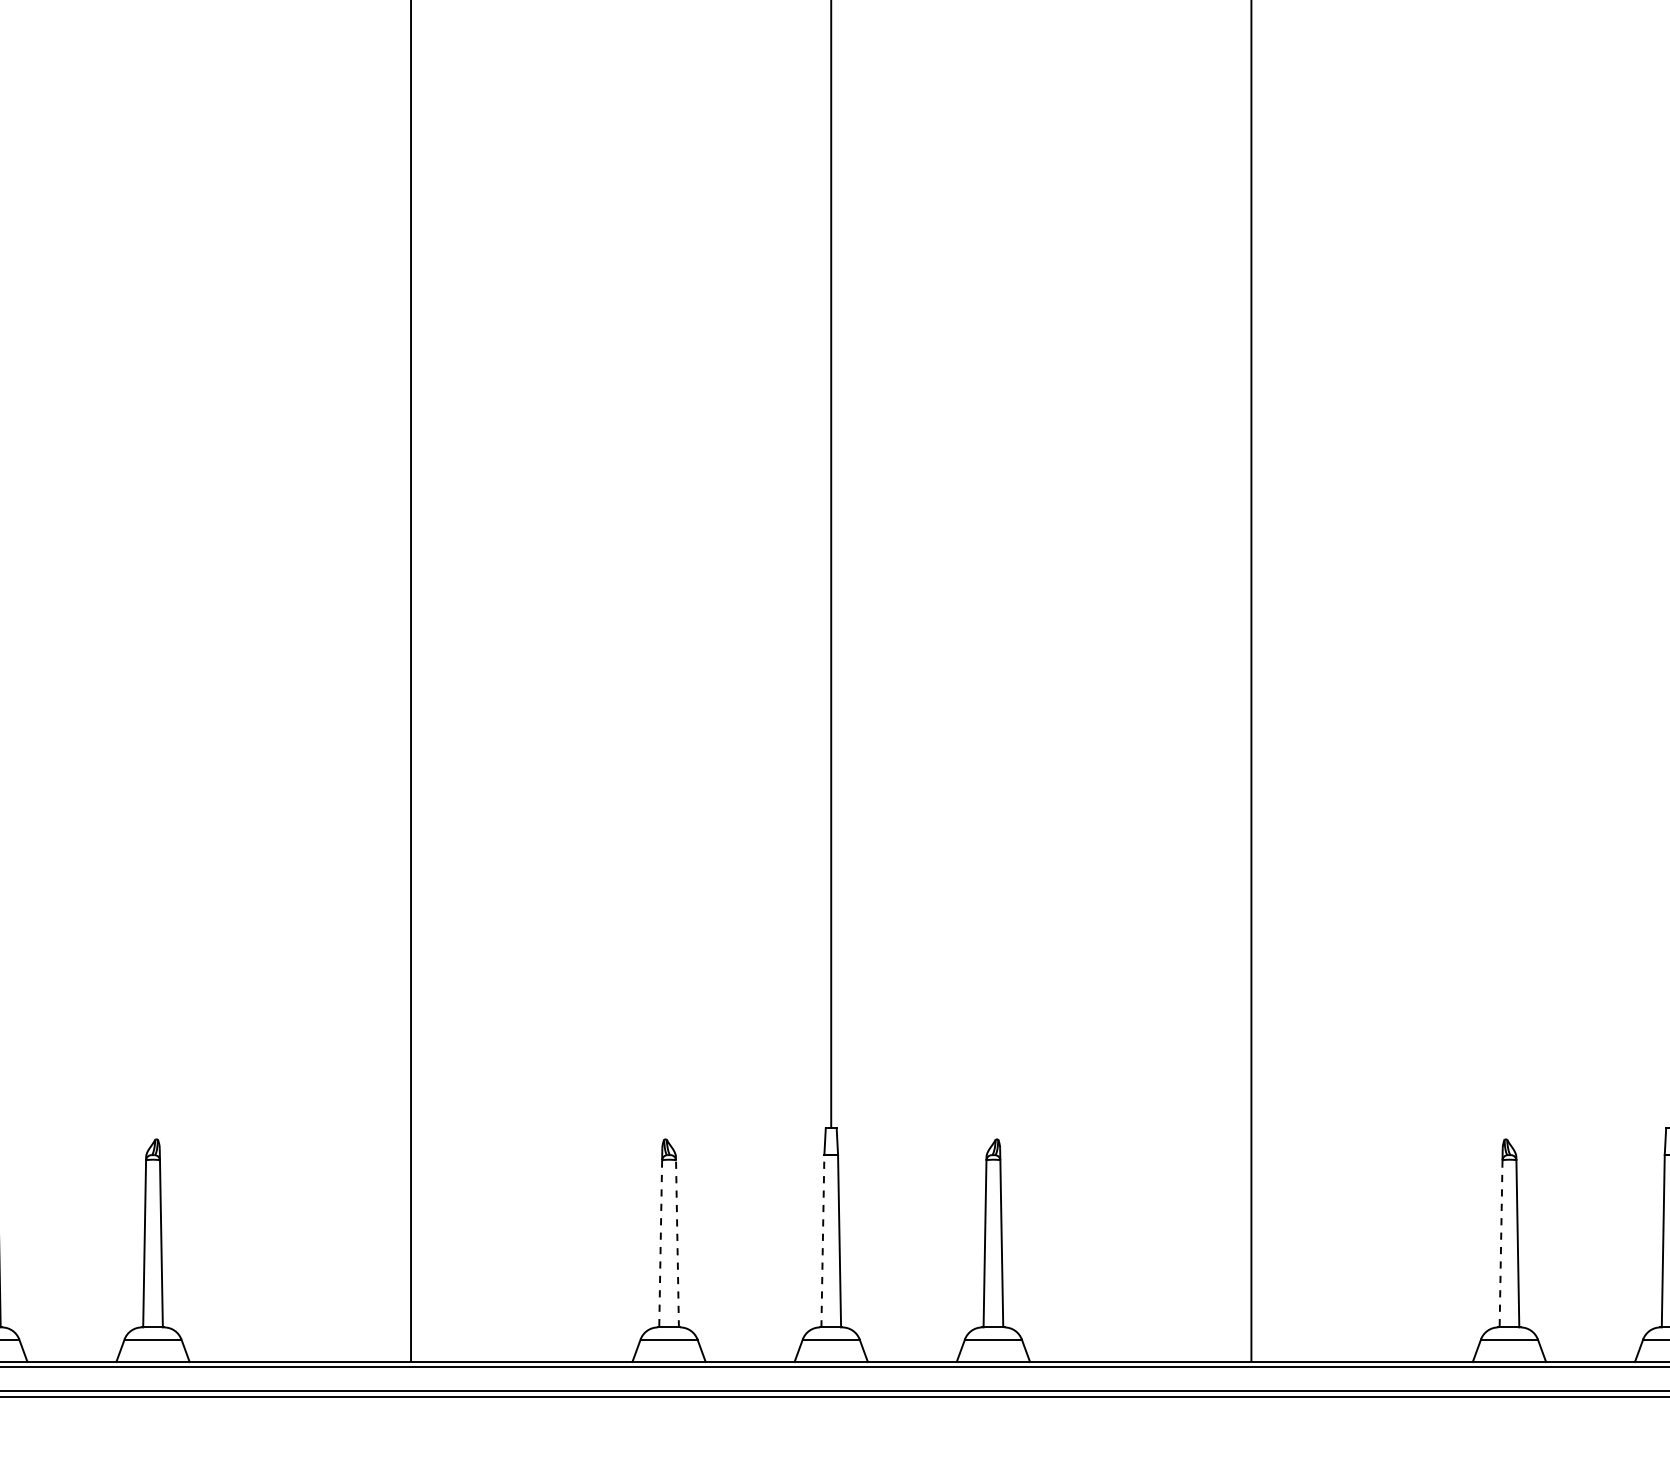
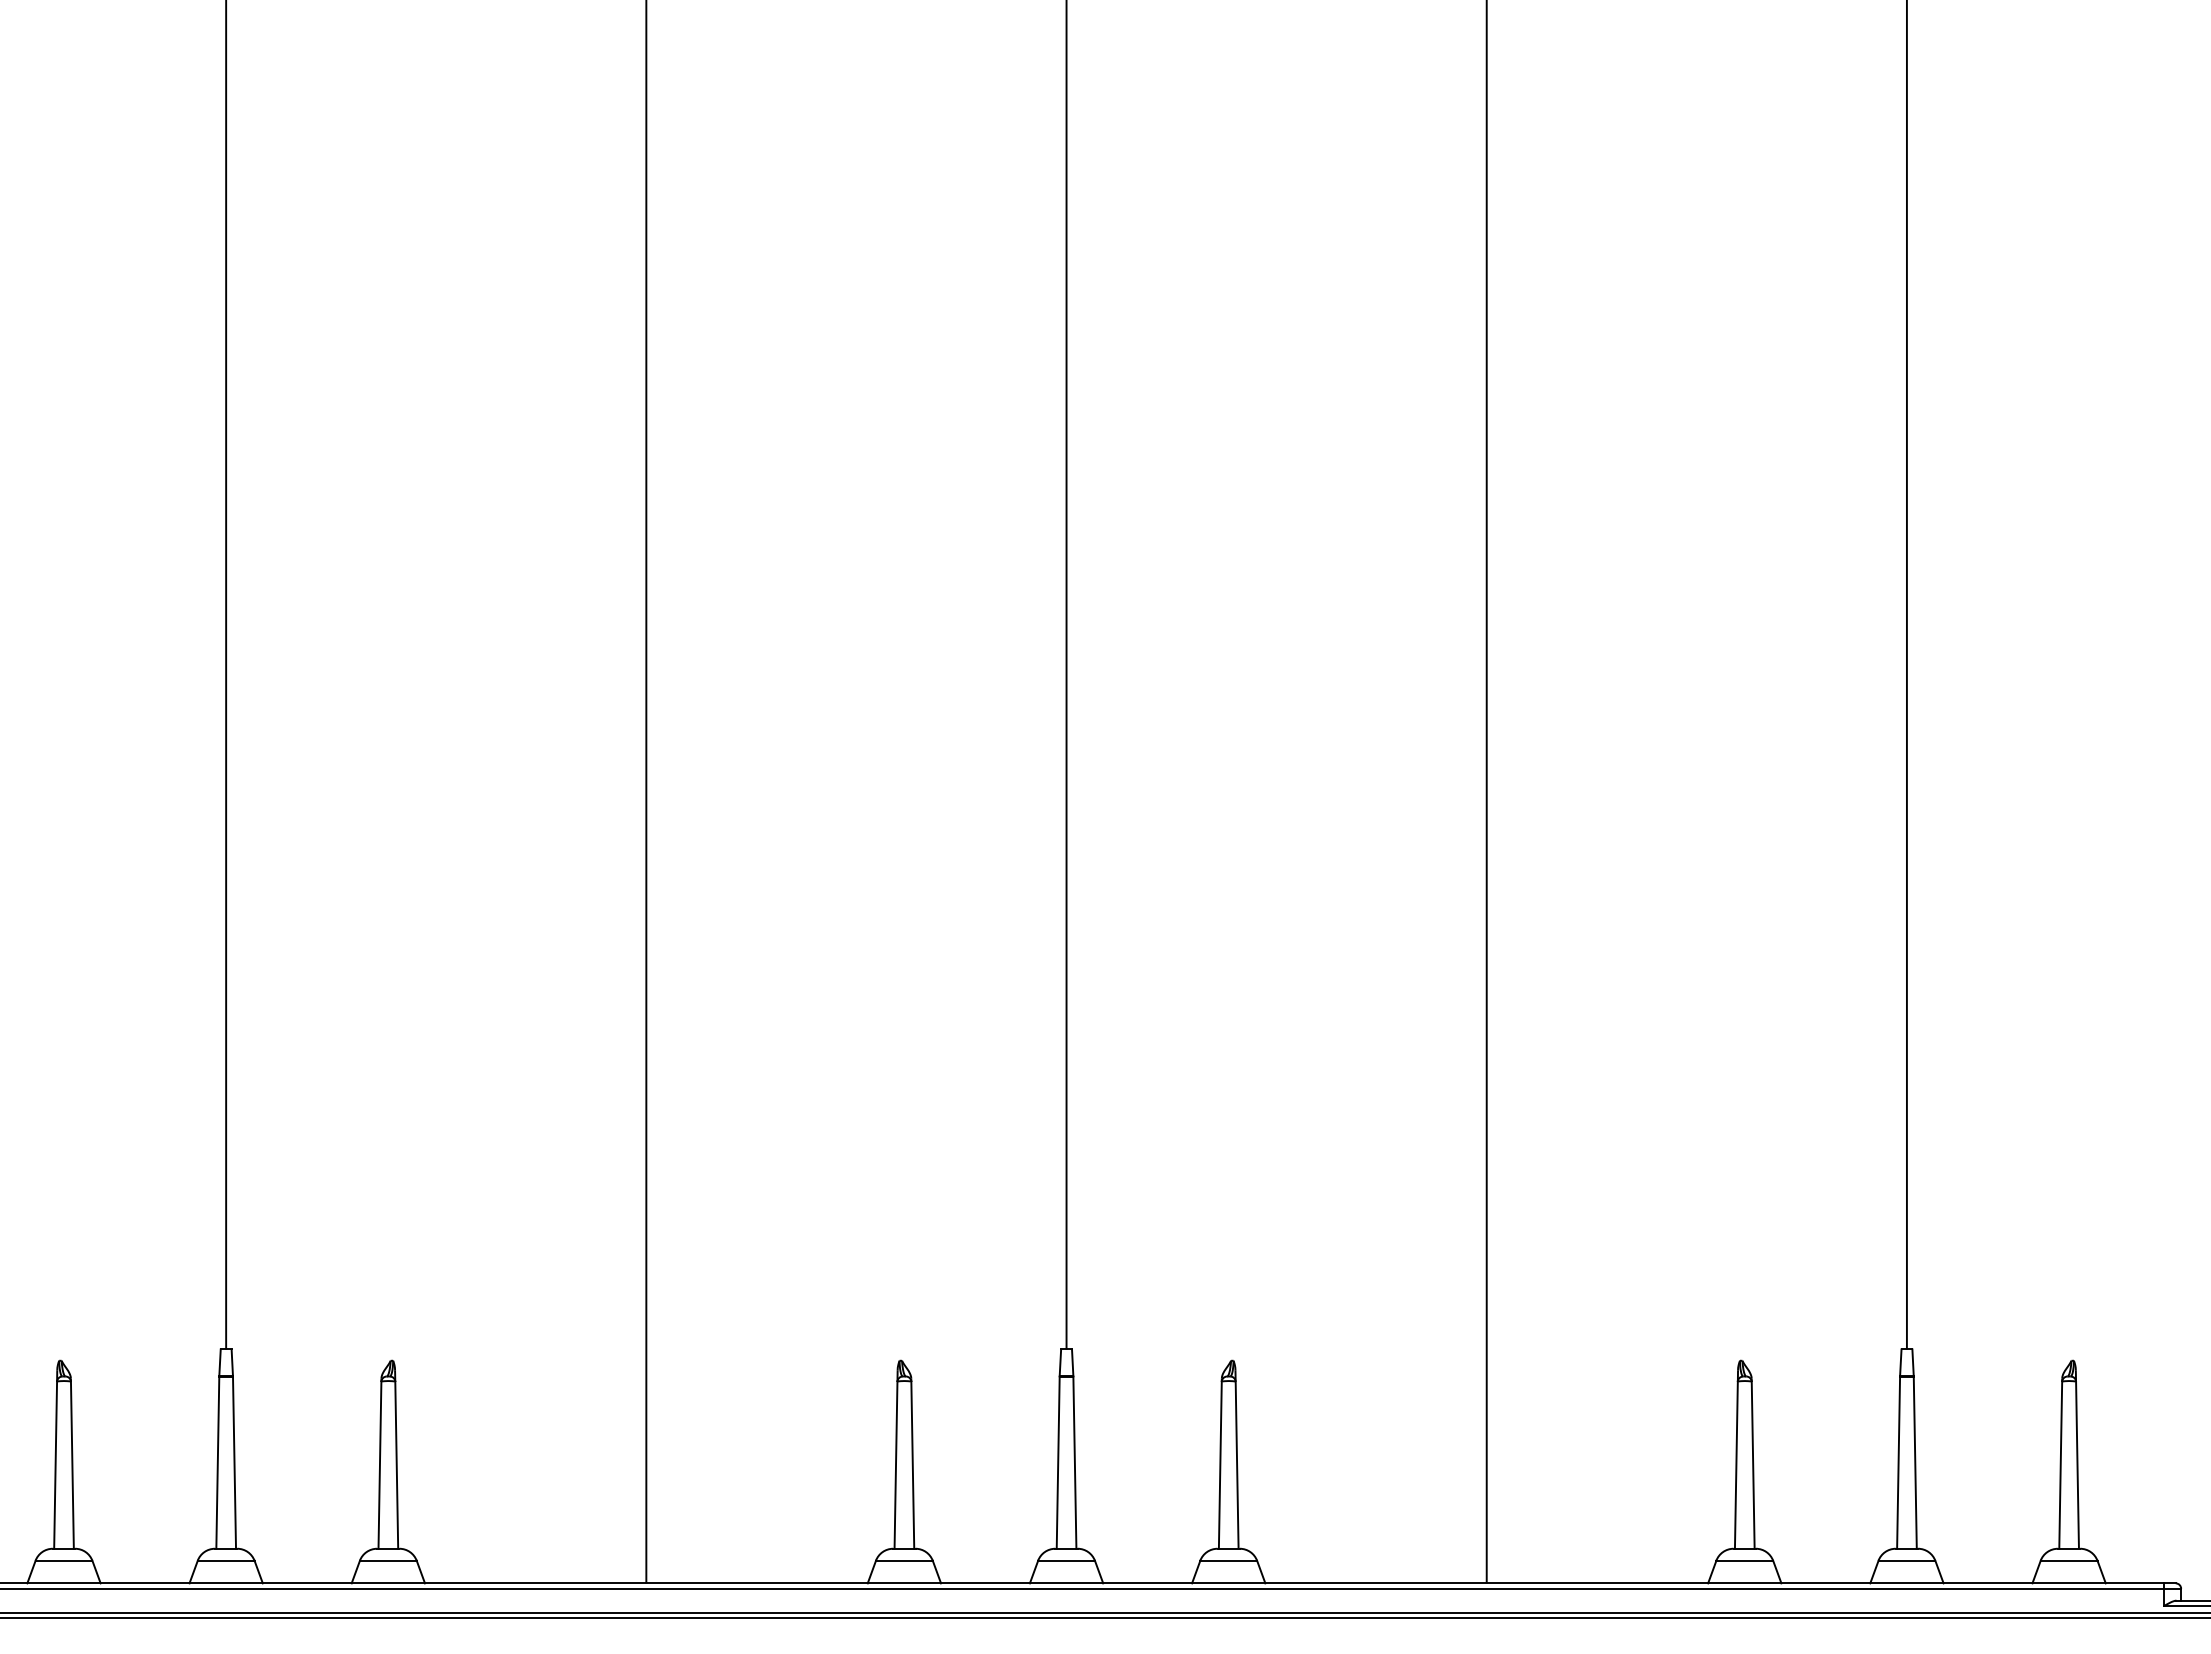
line: (823, 1241) -> (1058, 1462), dashed -> solid
line: (677, 1243) -> (912, 1464), dashed -> solid
line: (661, 1244) -> (896, 1465), dashed -> solid
line: (1501, 1244) -> (1736, 1465), dashed -> solid

